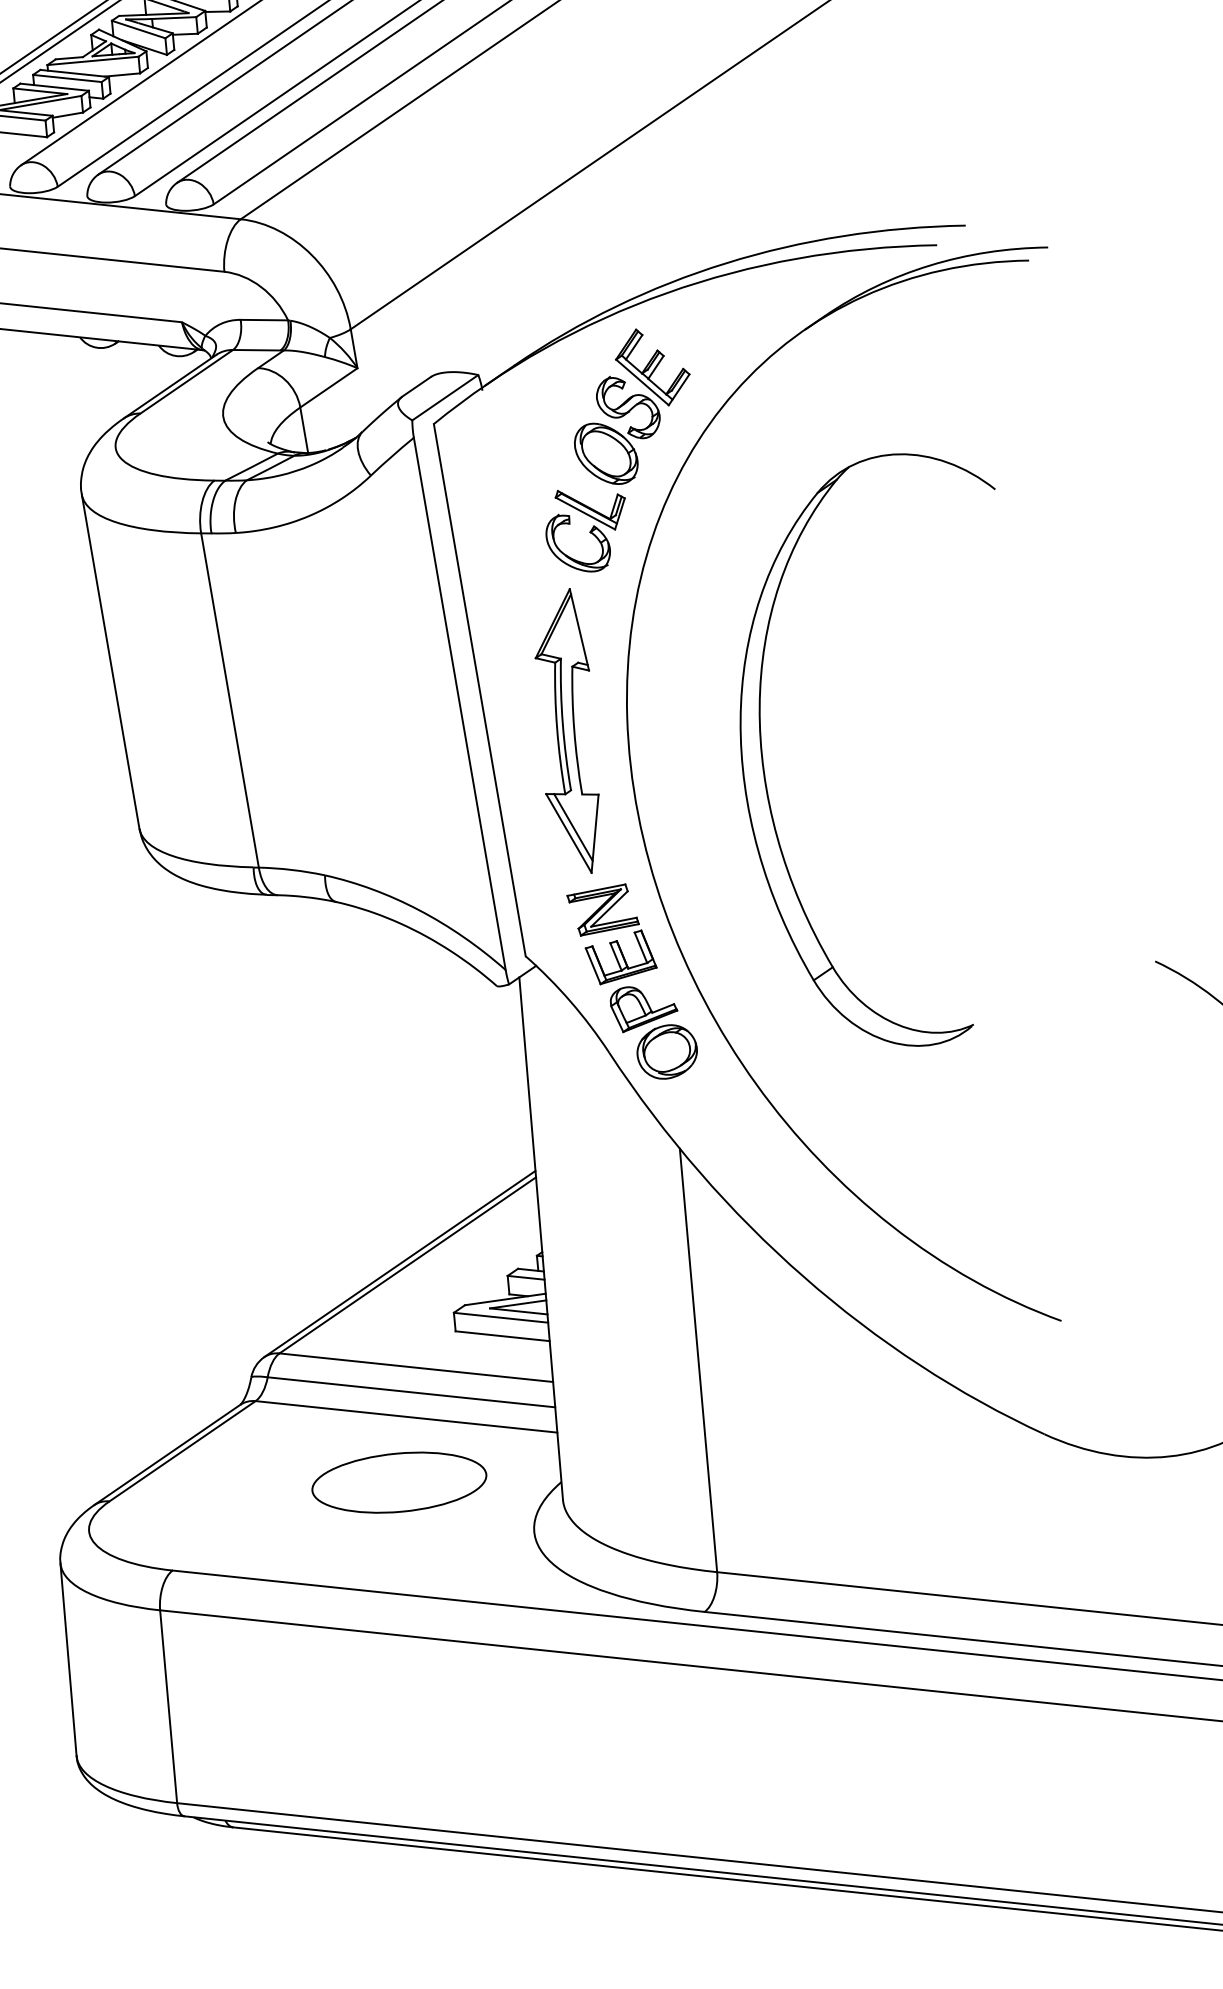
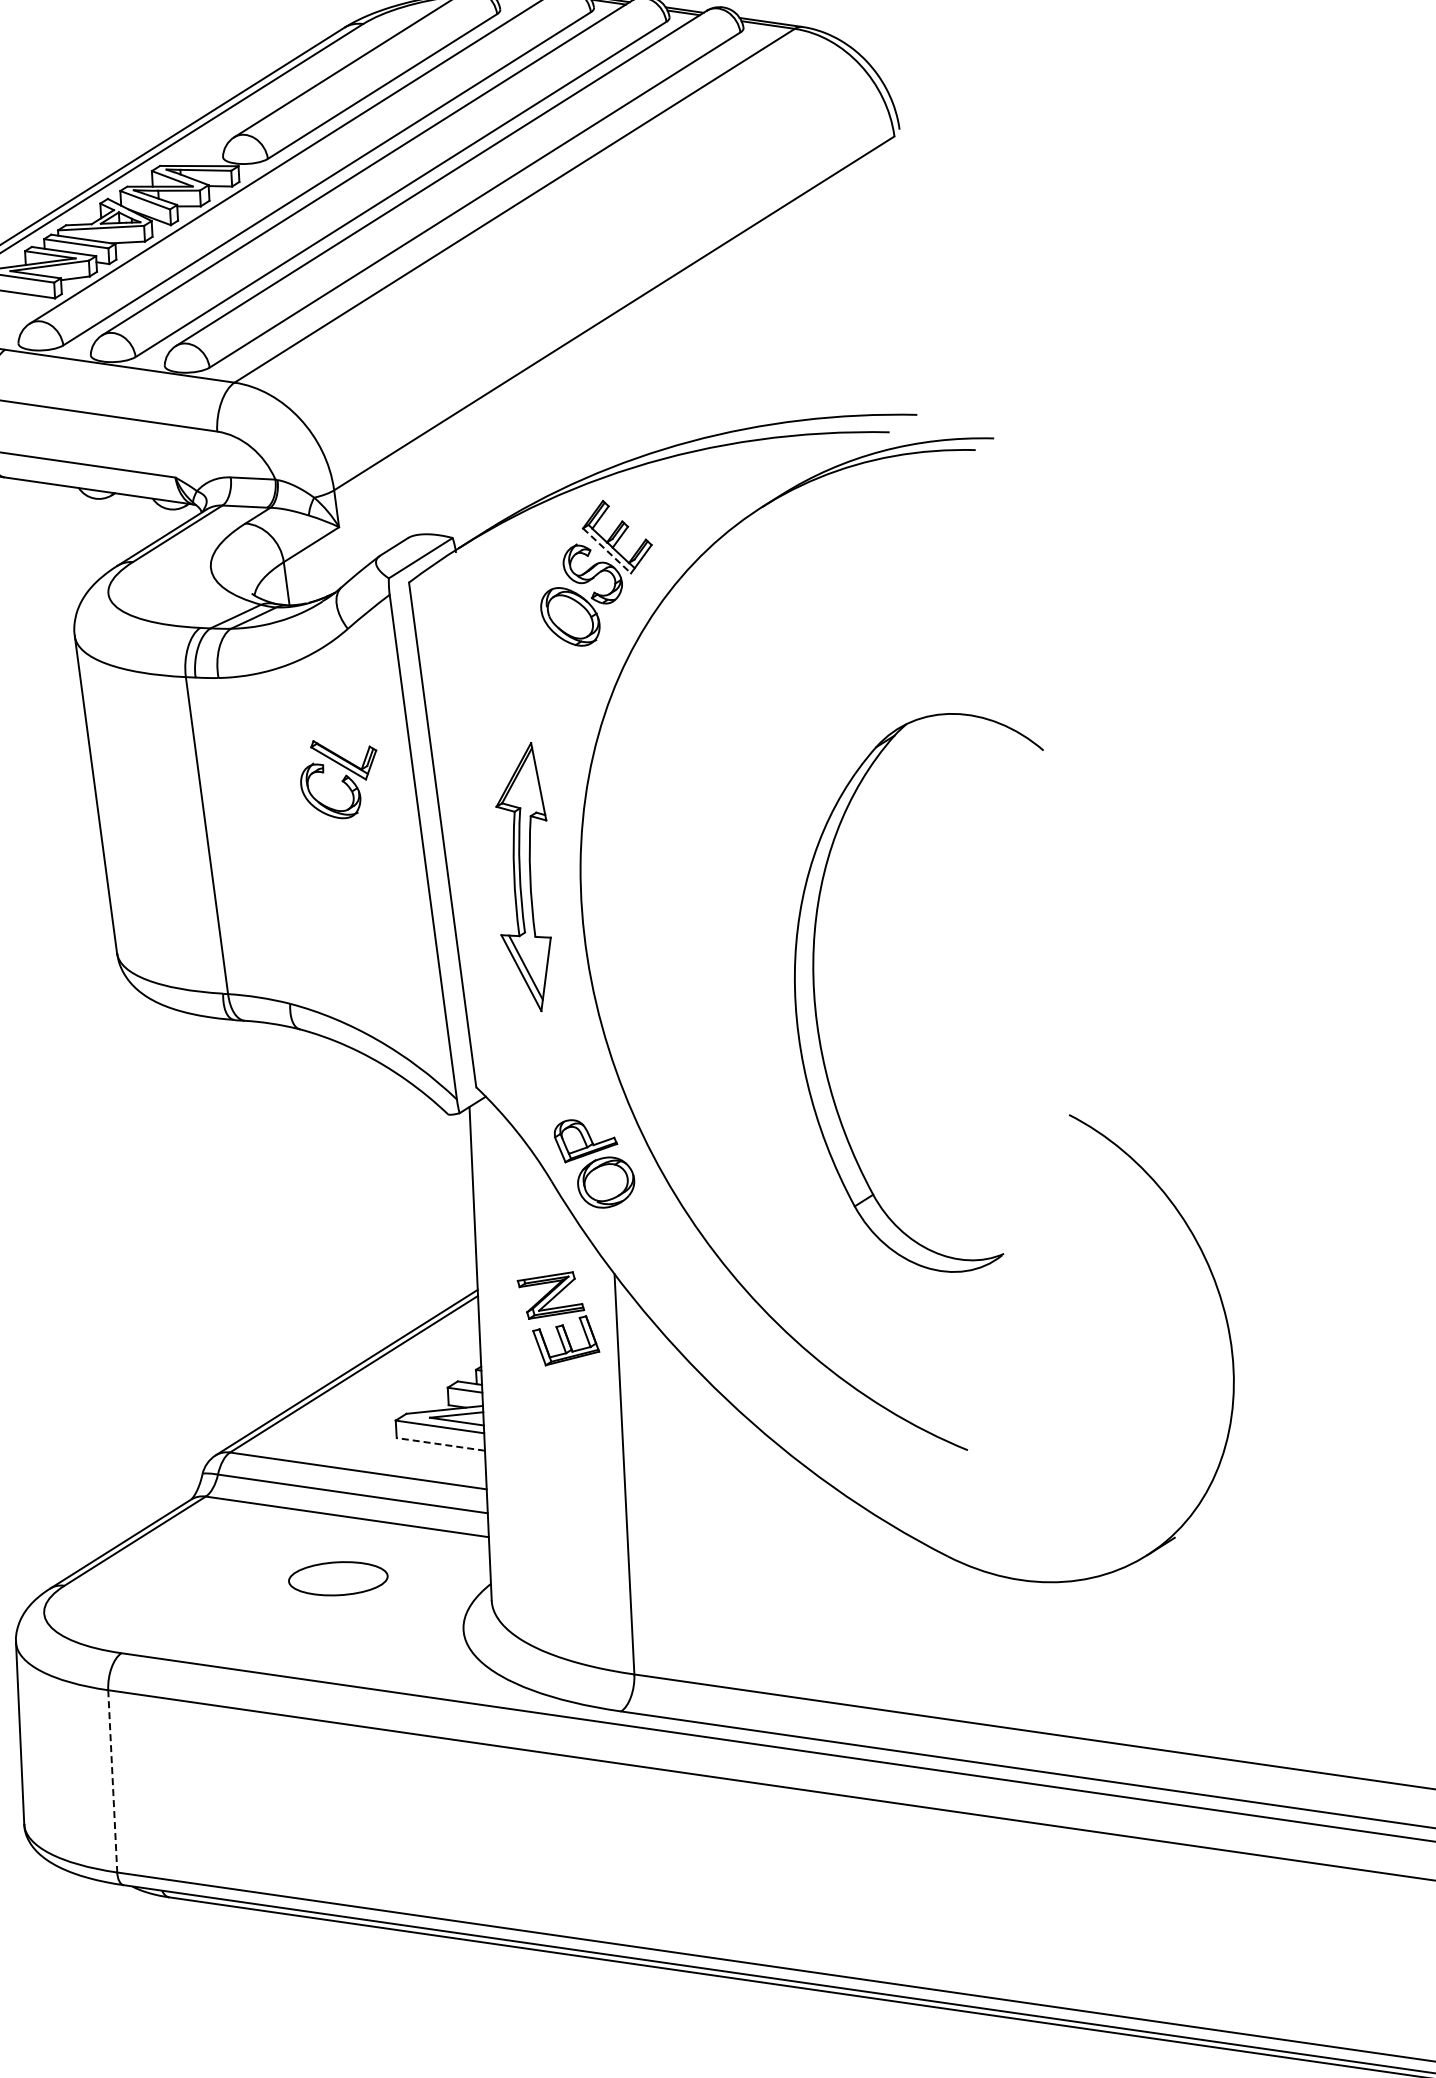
line: (642, 381) -> (607, 550), solid -> dashed
part: (585, 530) -> (338, 779), moved
part: (765, 770) -> (816, 1006), moved
part: (612, 934) -> (558, 1318), moved
line: (502, 1336) -> (440, 1444), solid -> dashed
part: (399, 1482) -> (338, 1578), size x0.6
line: (168, 1706) -> (112, 1781), solid -> dashed

